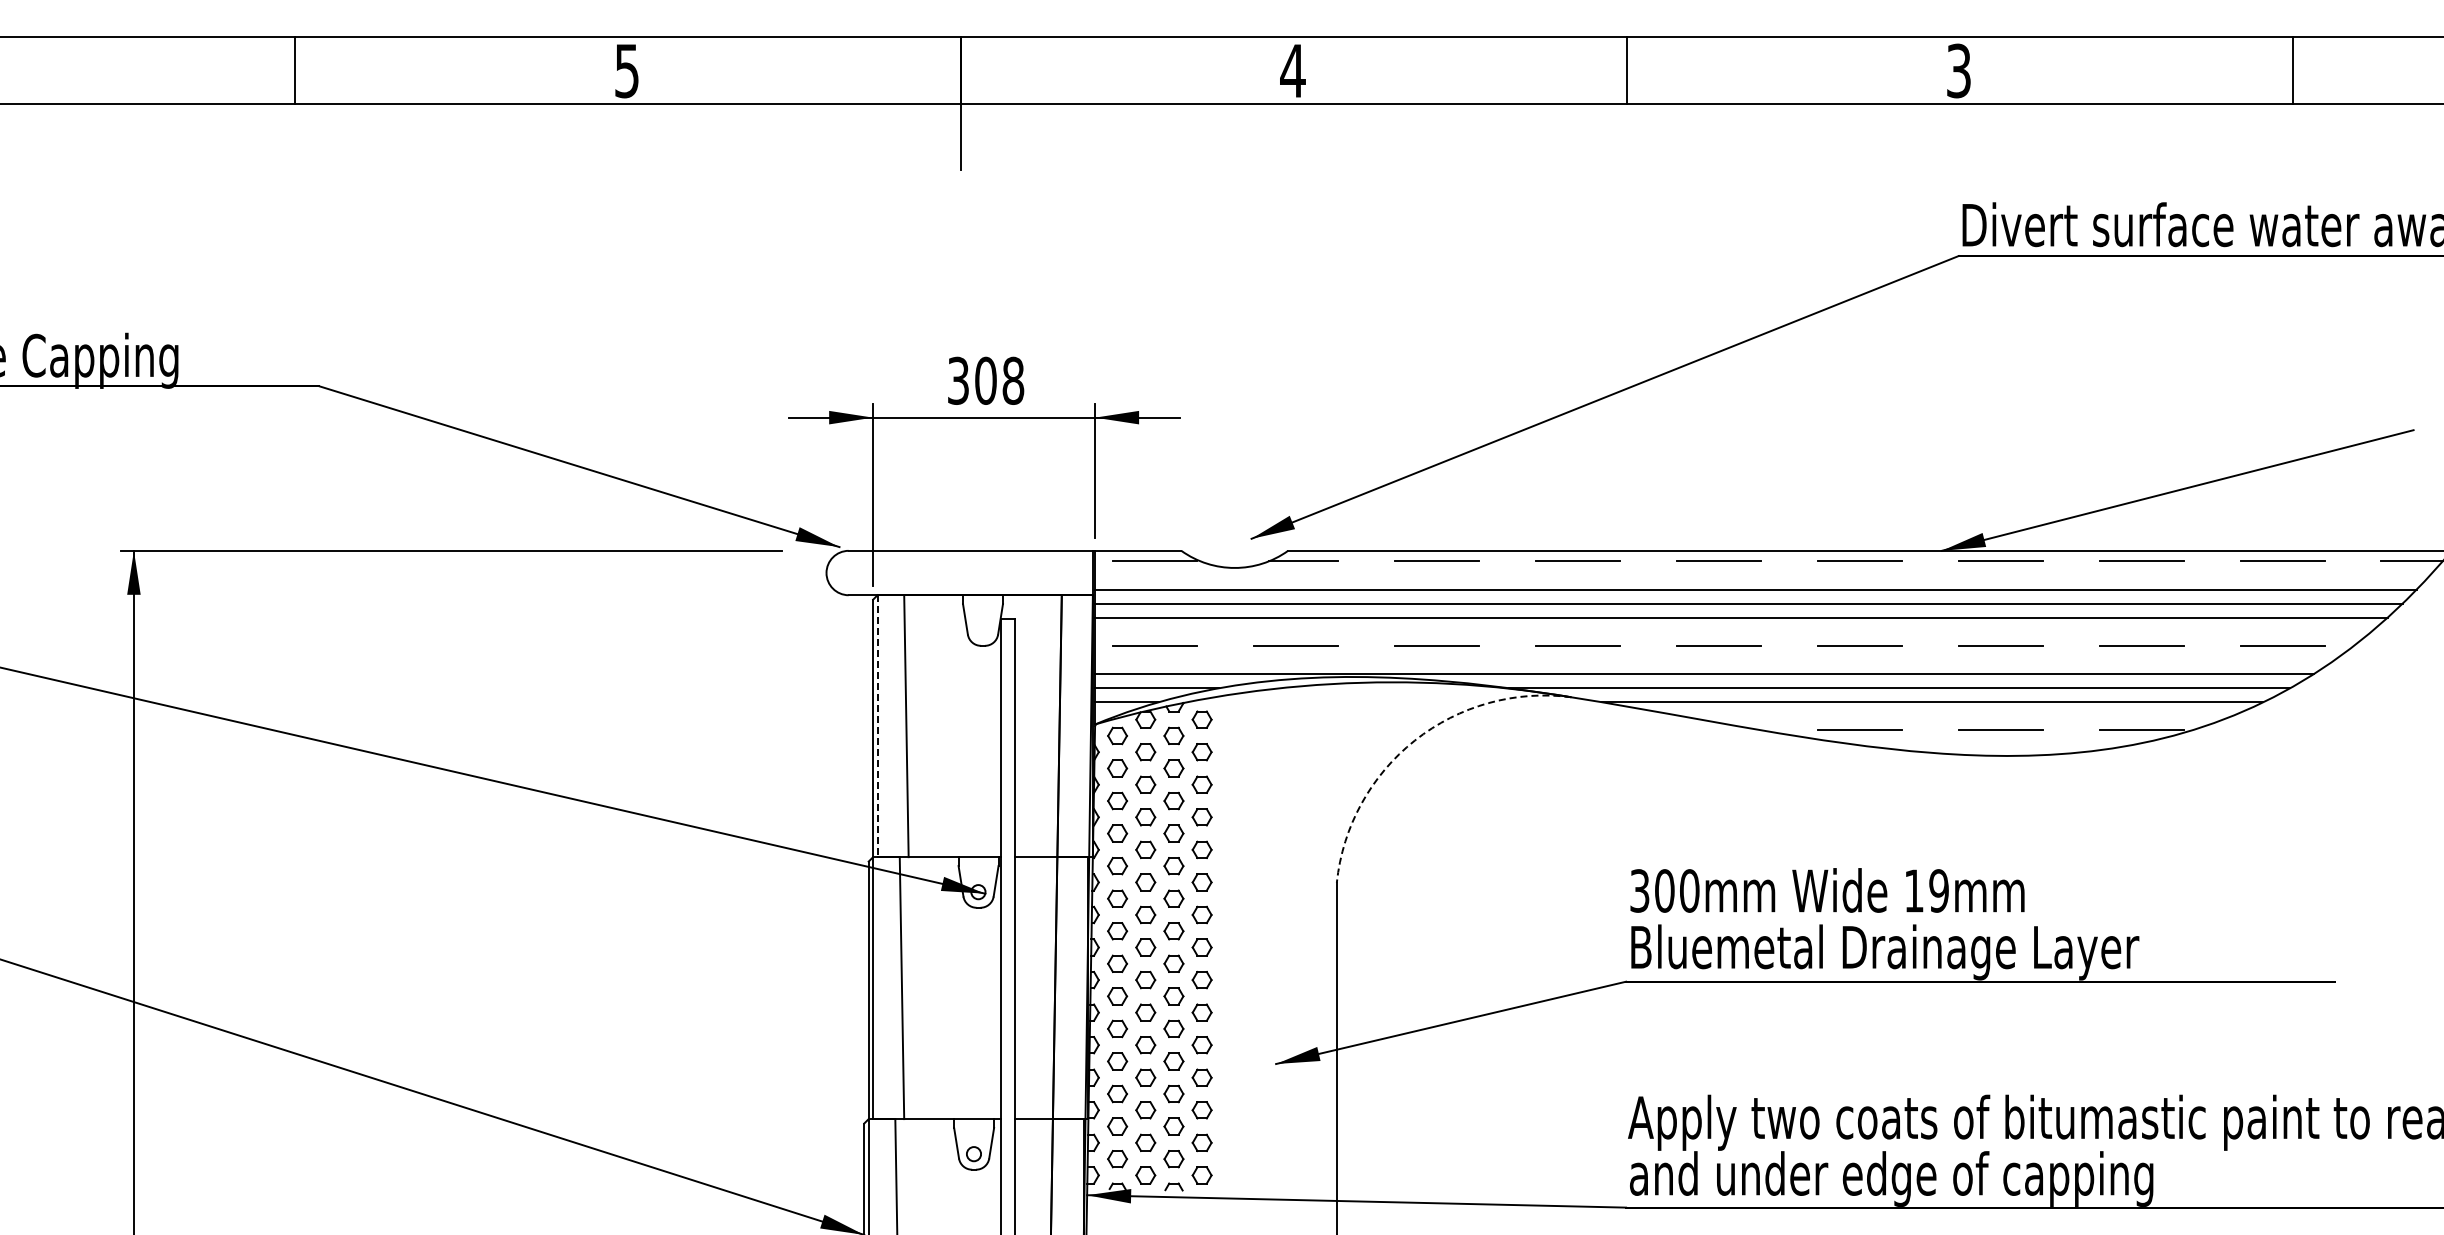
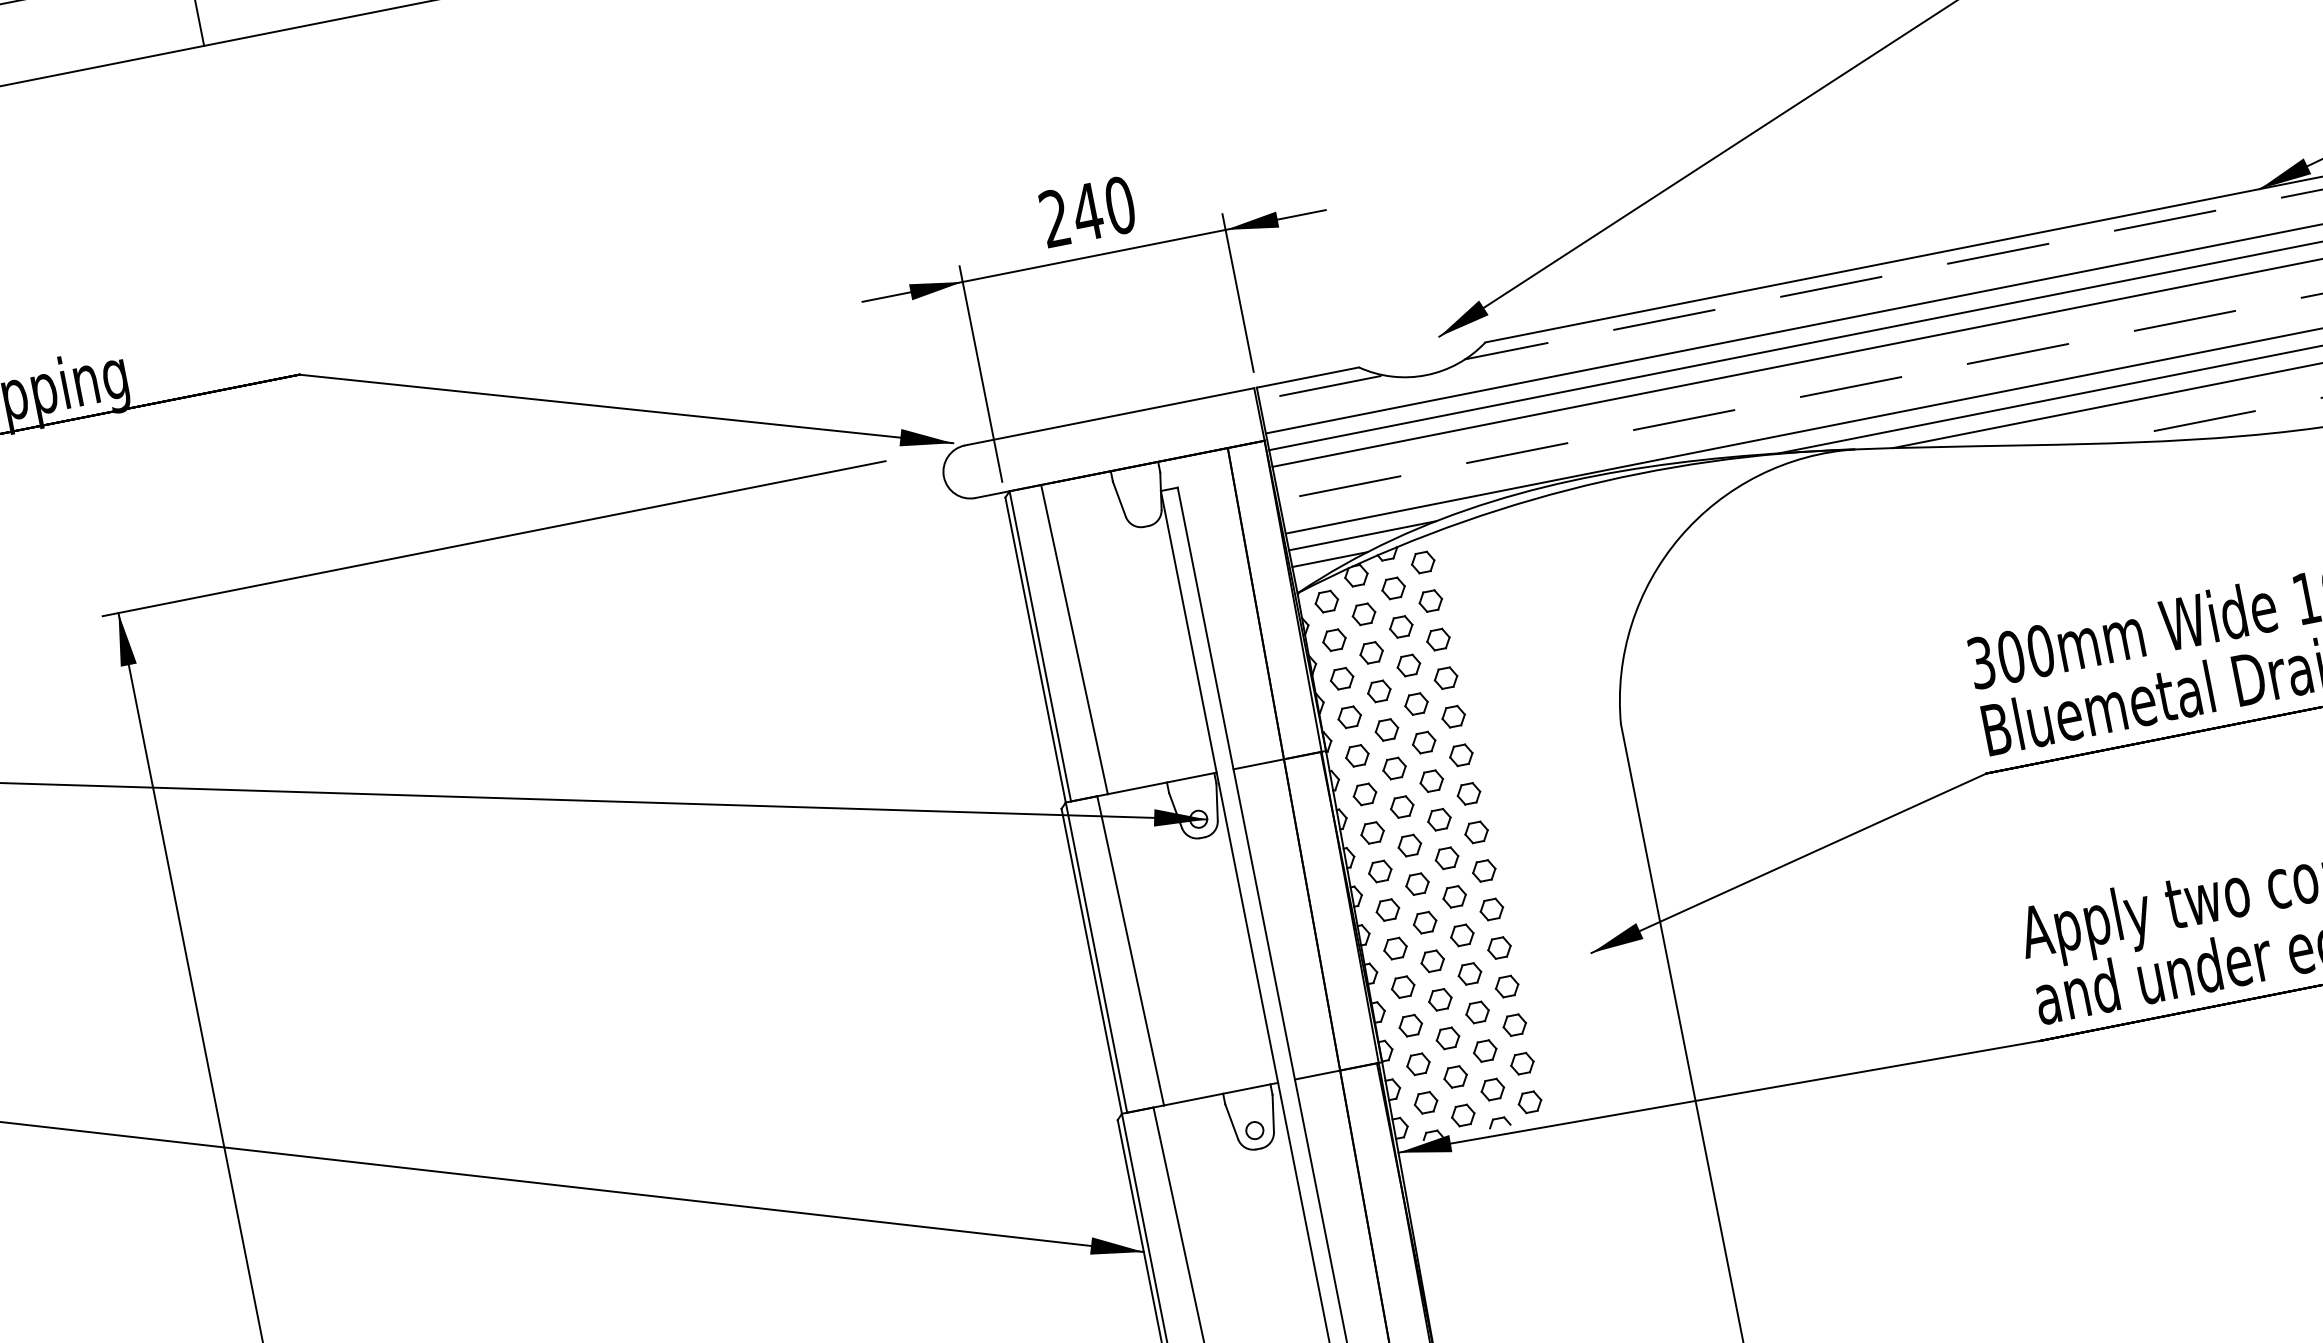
text: (986, 380) -> (1088, 211), 308 -> 240
line: (877, 726) -> (1040, 646), dashed -> solid
arc: (1414, 740) -> (1679, 537), dashed -> solid

